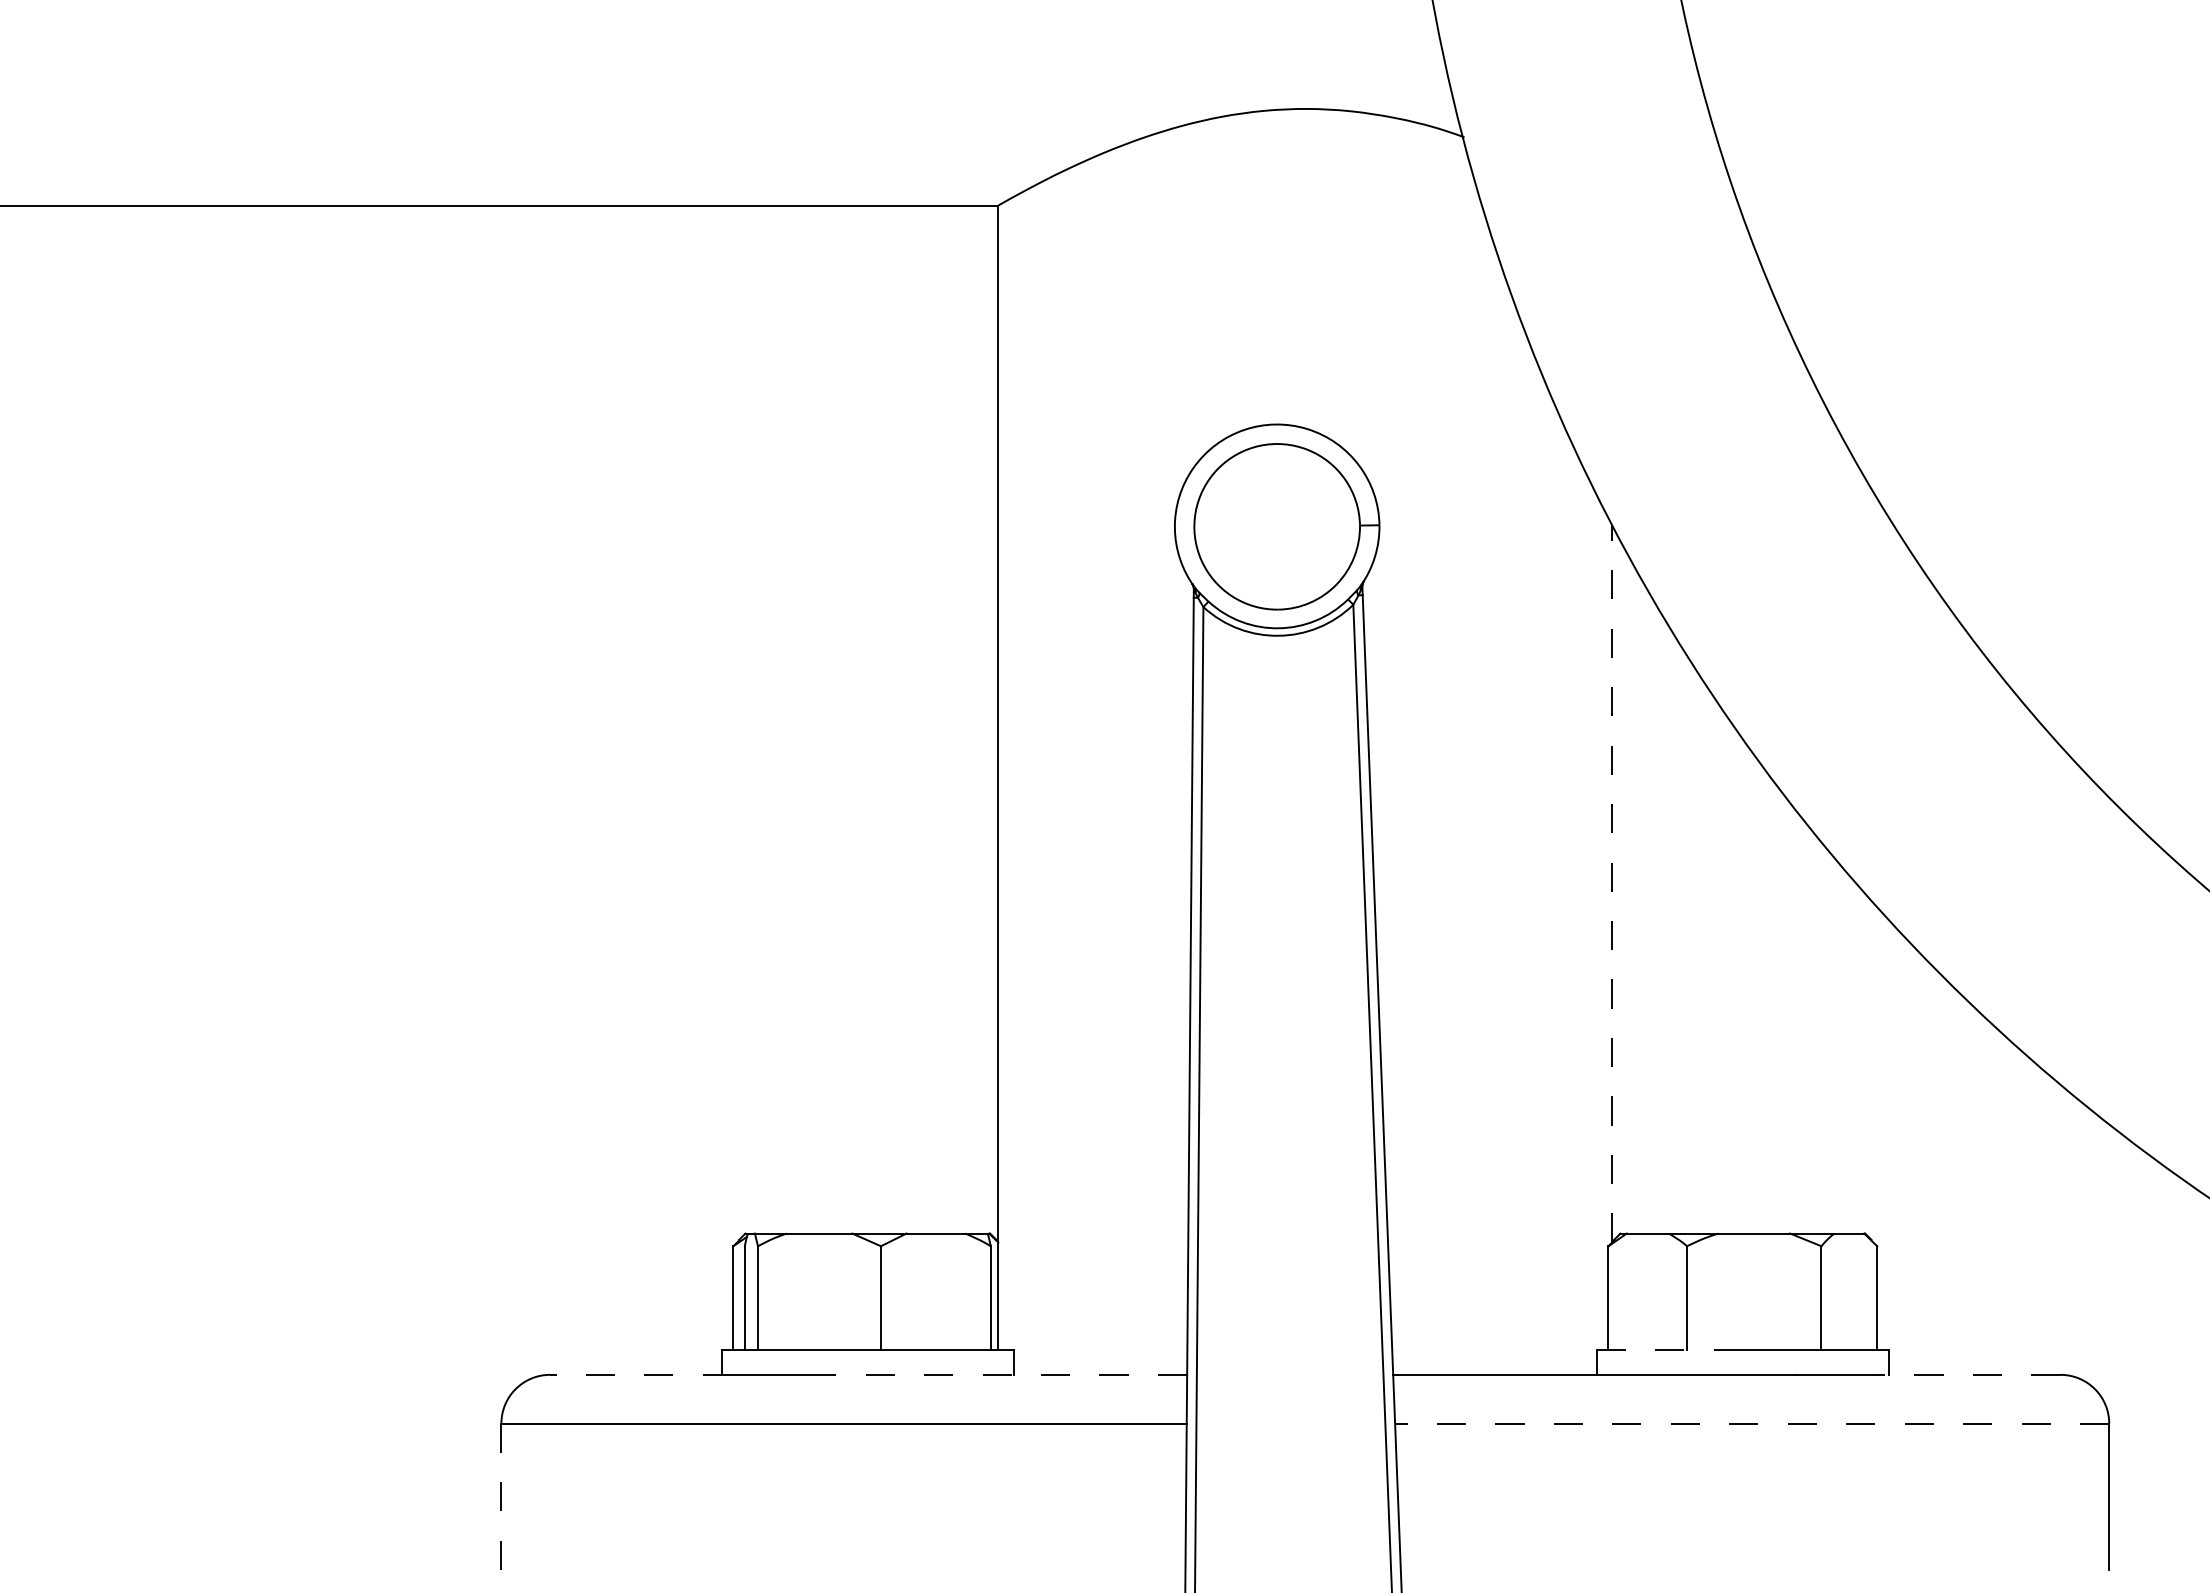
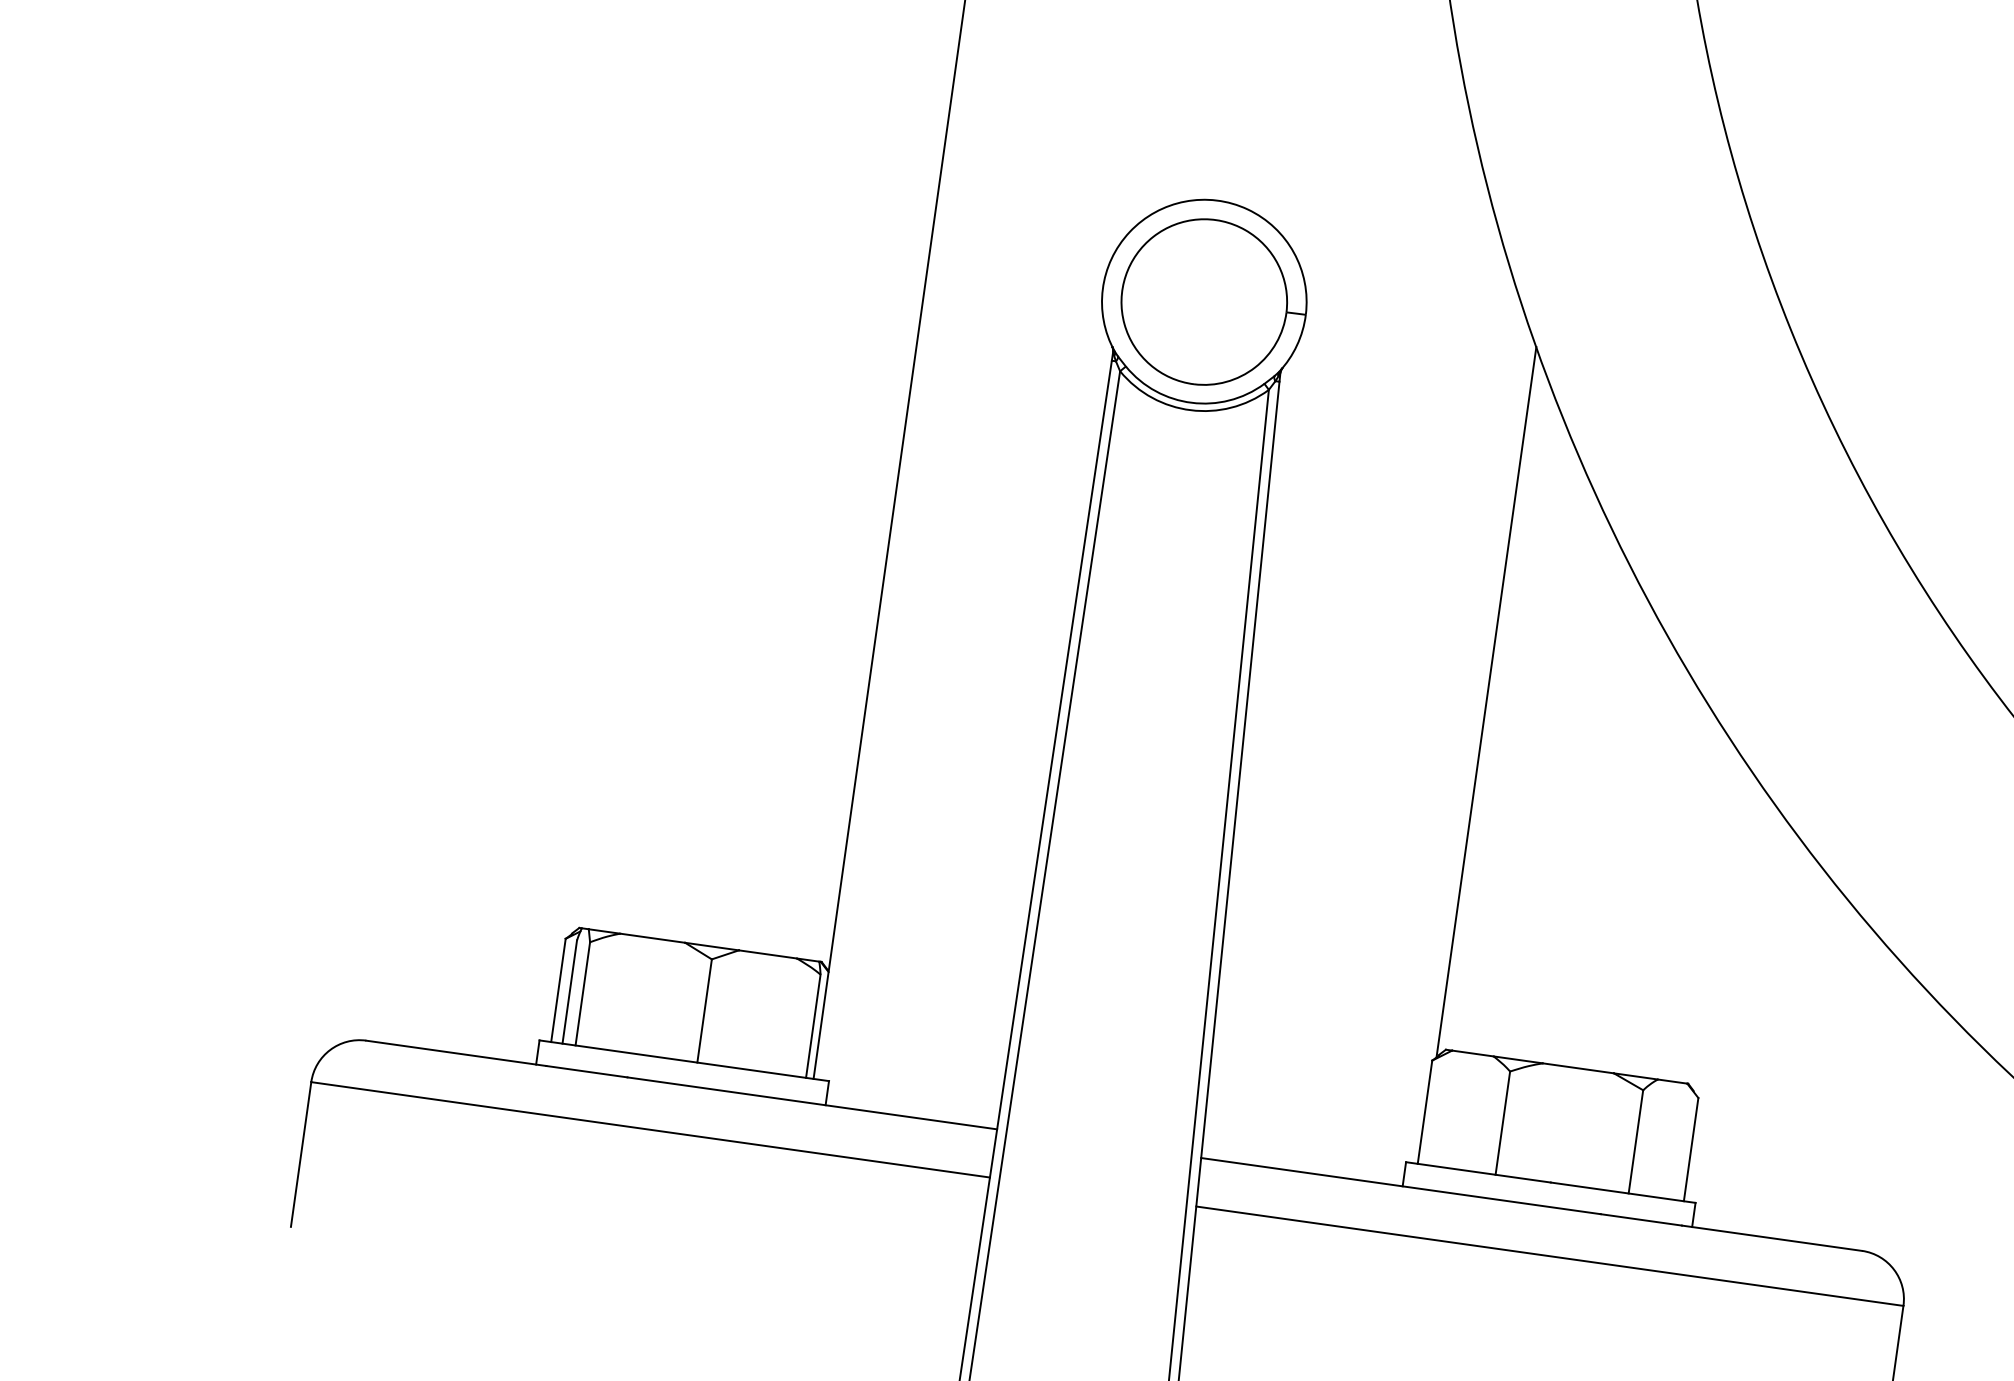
line: (1612, 883) -> (1486, 701), dashed -> solid
line: (1669, 1350) -> (1478, 1172), dashed -> solid
line: (641, 1374) -> (456, 1053), dashed -> solid
line: (1000, 1374) -> (812, 1103), dashed -> solid
line: (1969, 1374) -> (1771, 1237), dashed -> solid
line: (1751, 1423) -> (1549, 1256), dashed -> solid
line: (501, 1497) -> (301, 1155), dashed -> solid

